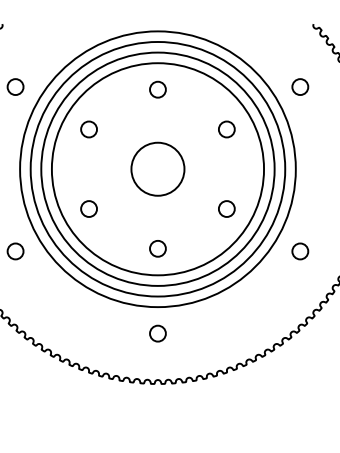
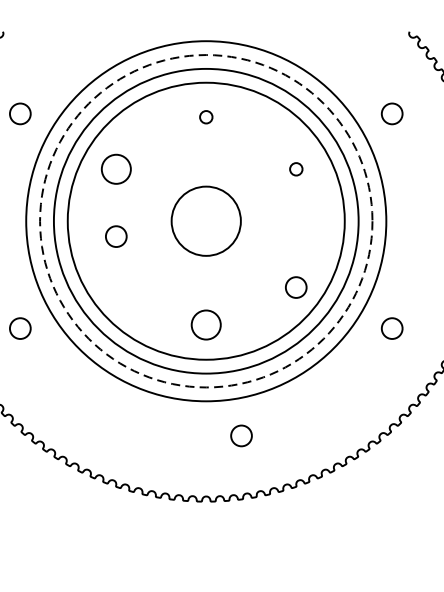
circle: (157, 89) -> (205, 117), size x0.6
circle: (88, 129) -> (115, 169), size x1.4
circle: (226, 129) -> (295, 169), size x0.6
circle: (157, 168) -> (205, 220), solid -> dashed
circle: (88, 208) -> (115, 235), moved
circle: (226, 208) -> (295, 286), moved
circle: (157, 248) -> (205, 324), size x1.4
circle: (157, 333) -> (240, 435), moved

